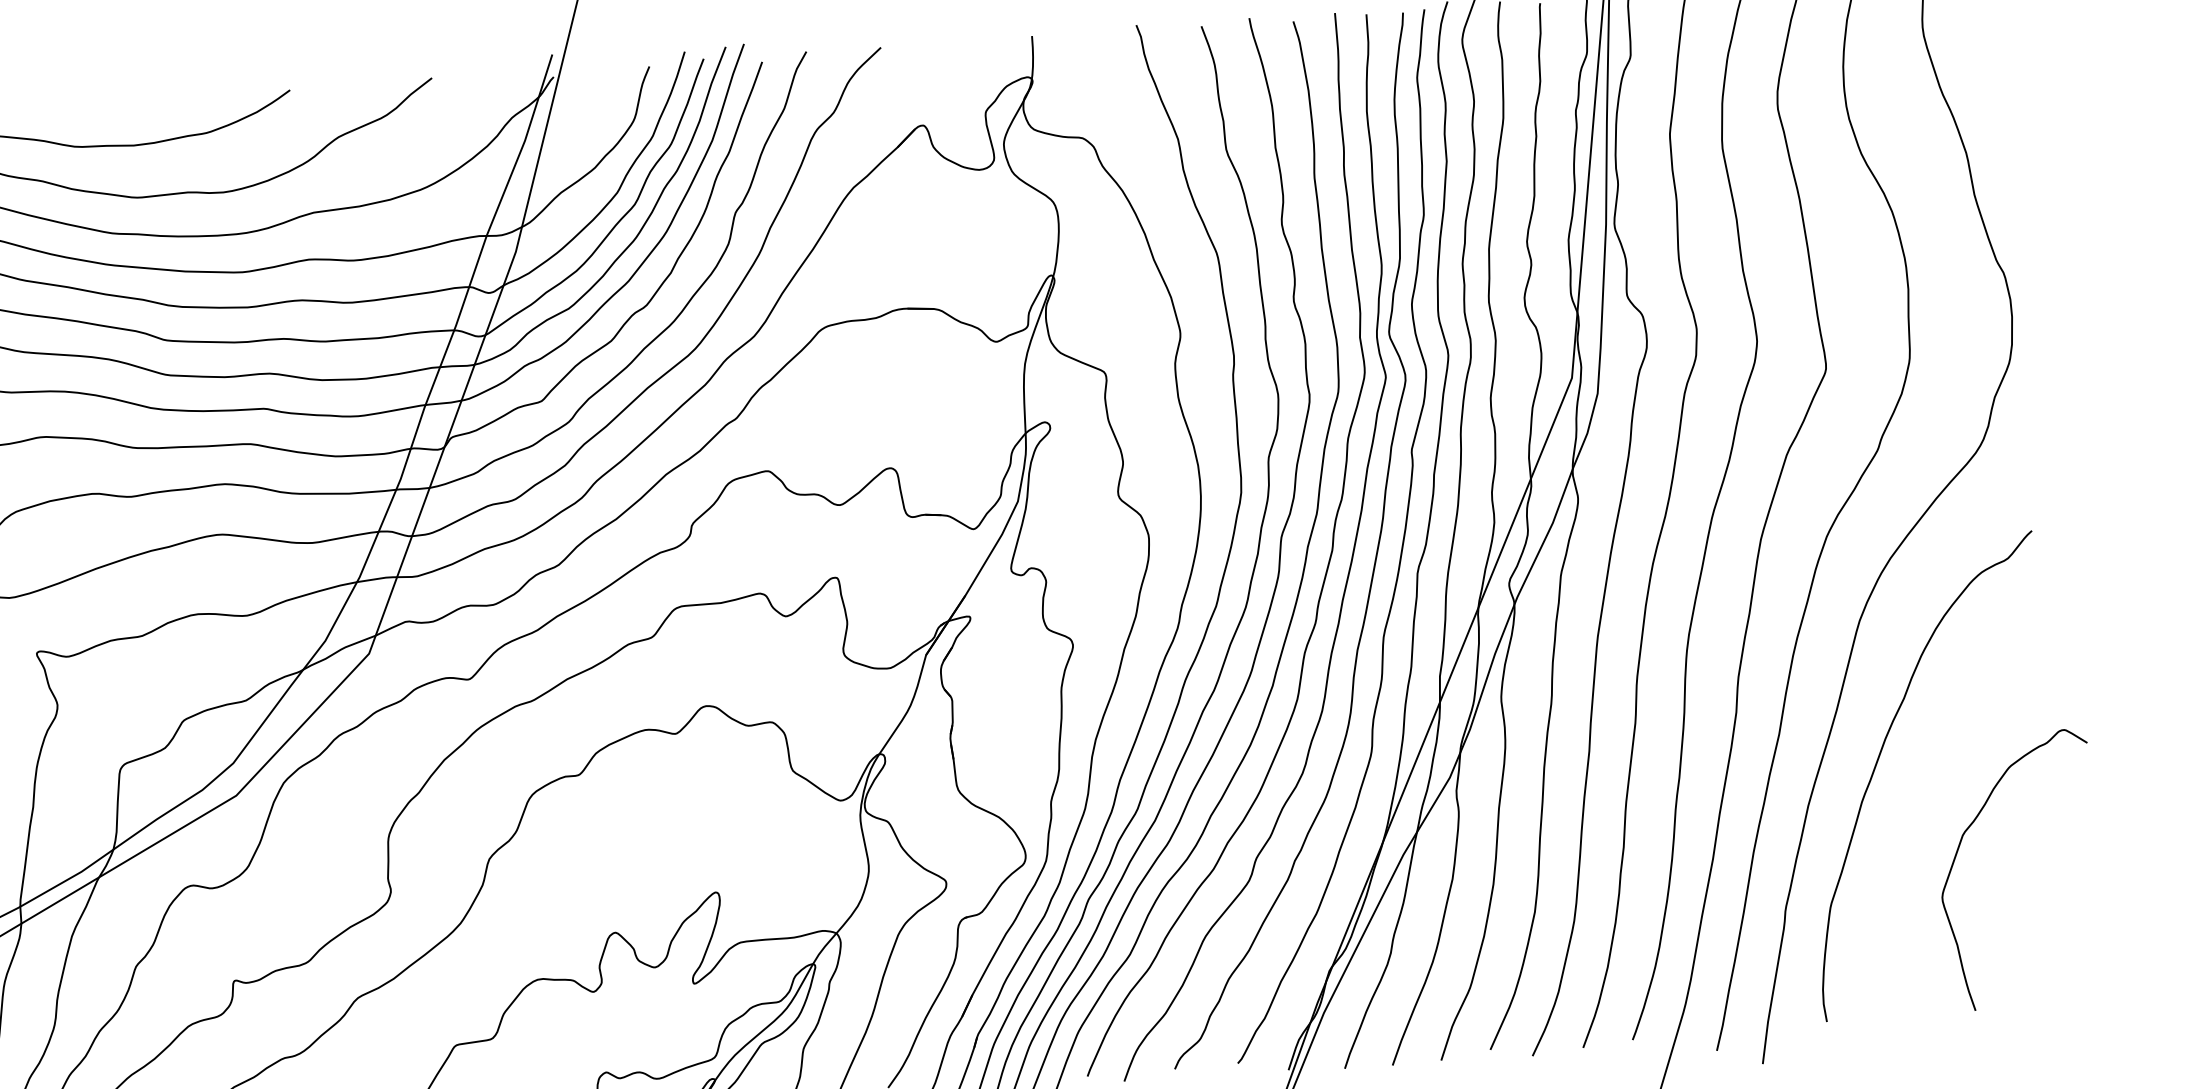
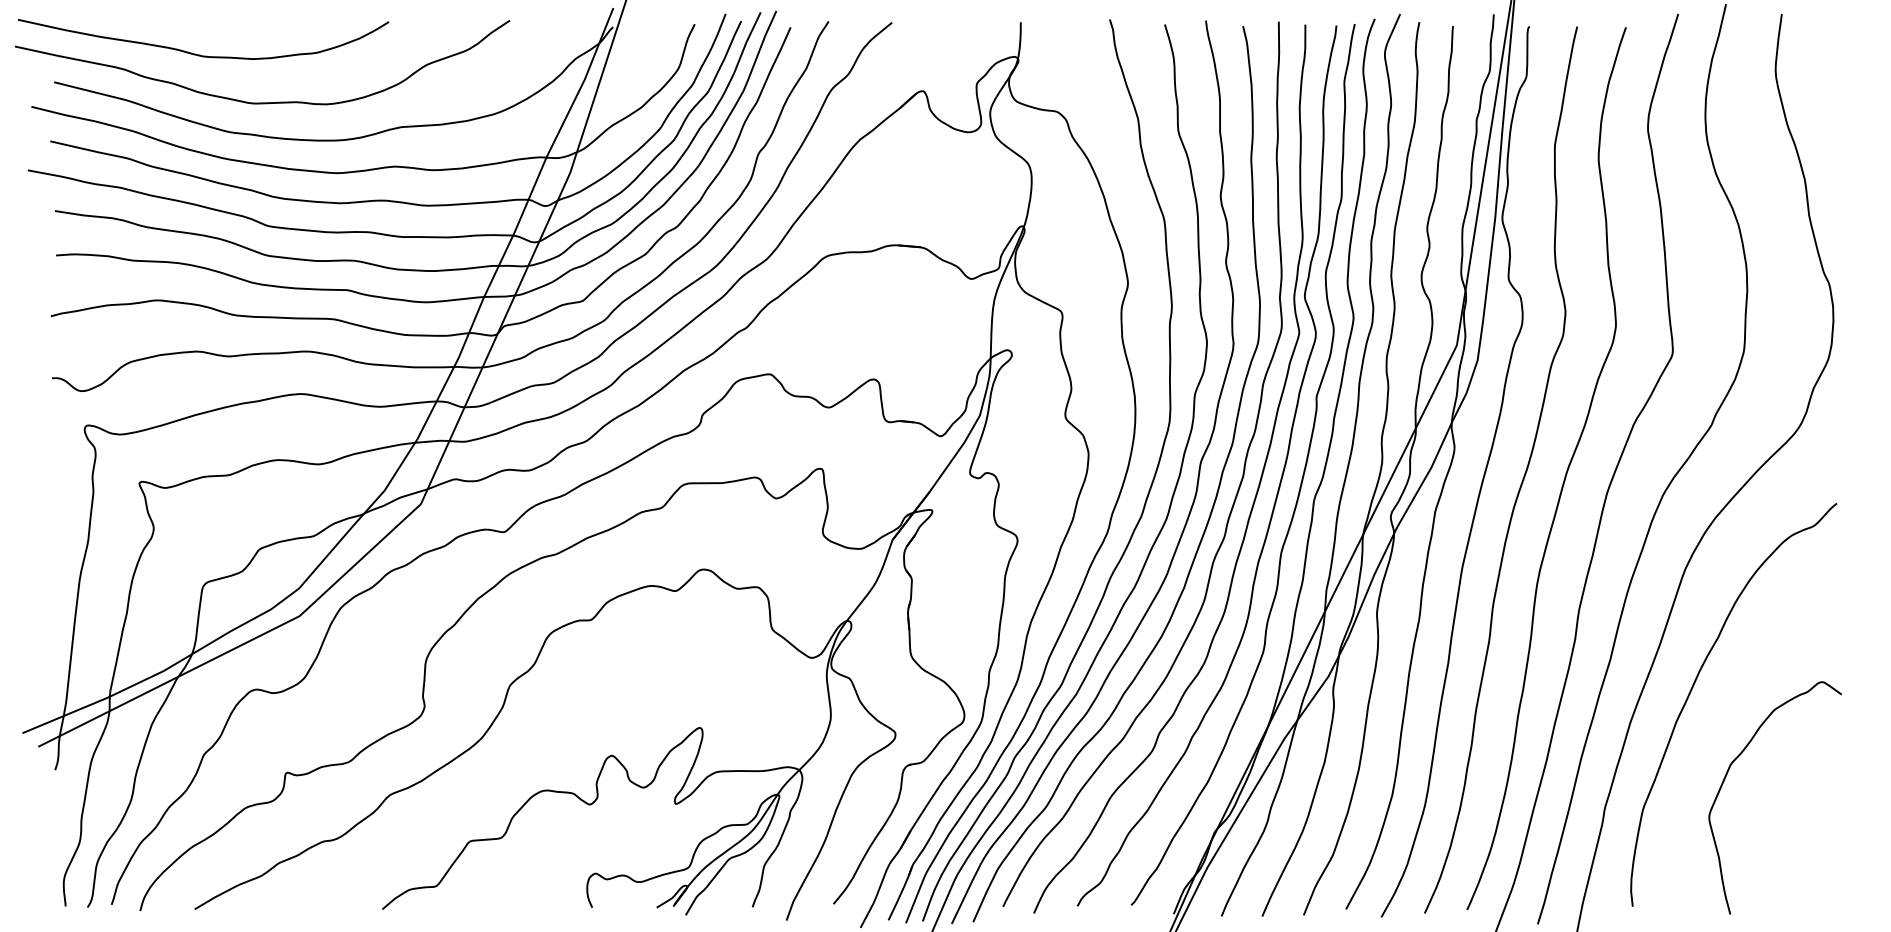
curve: (1959, 850) -> (1726, 777), moved

